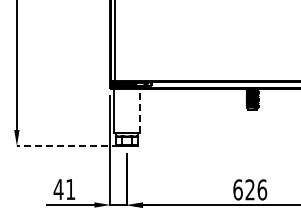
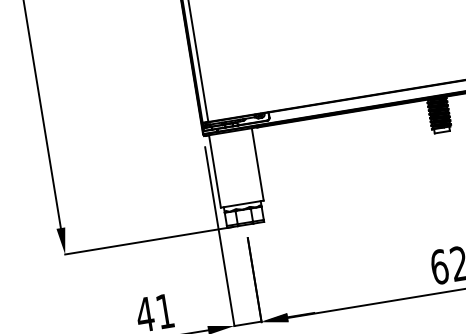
line: (140, 110) -> (258, 162), dashed -> solid
line: (67, 146) -> (148, 241), dashed -> solid

